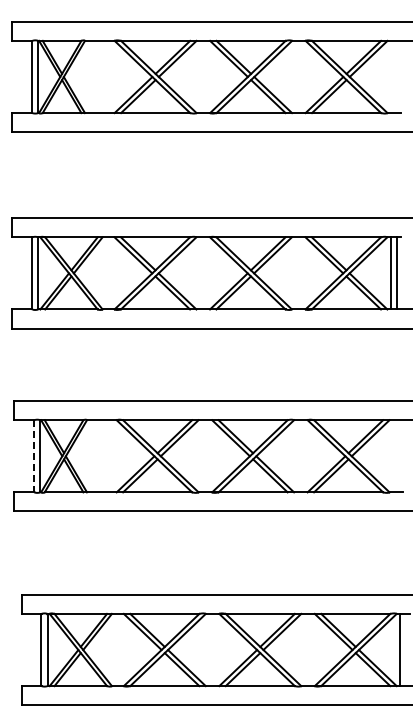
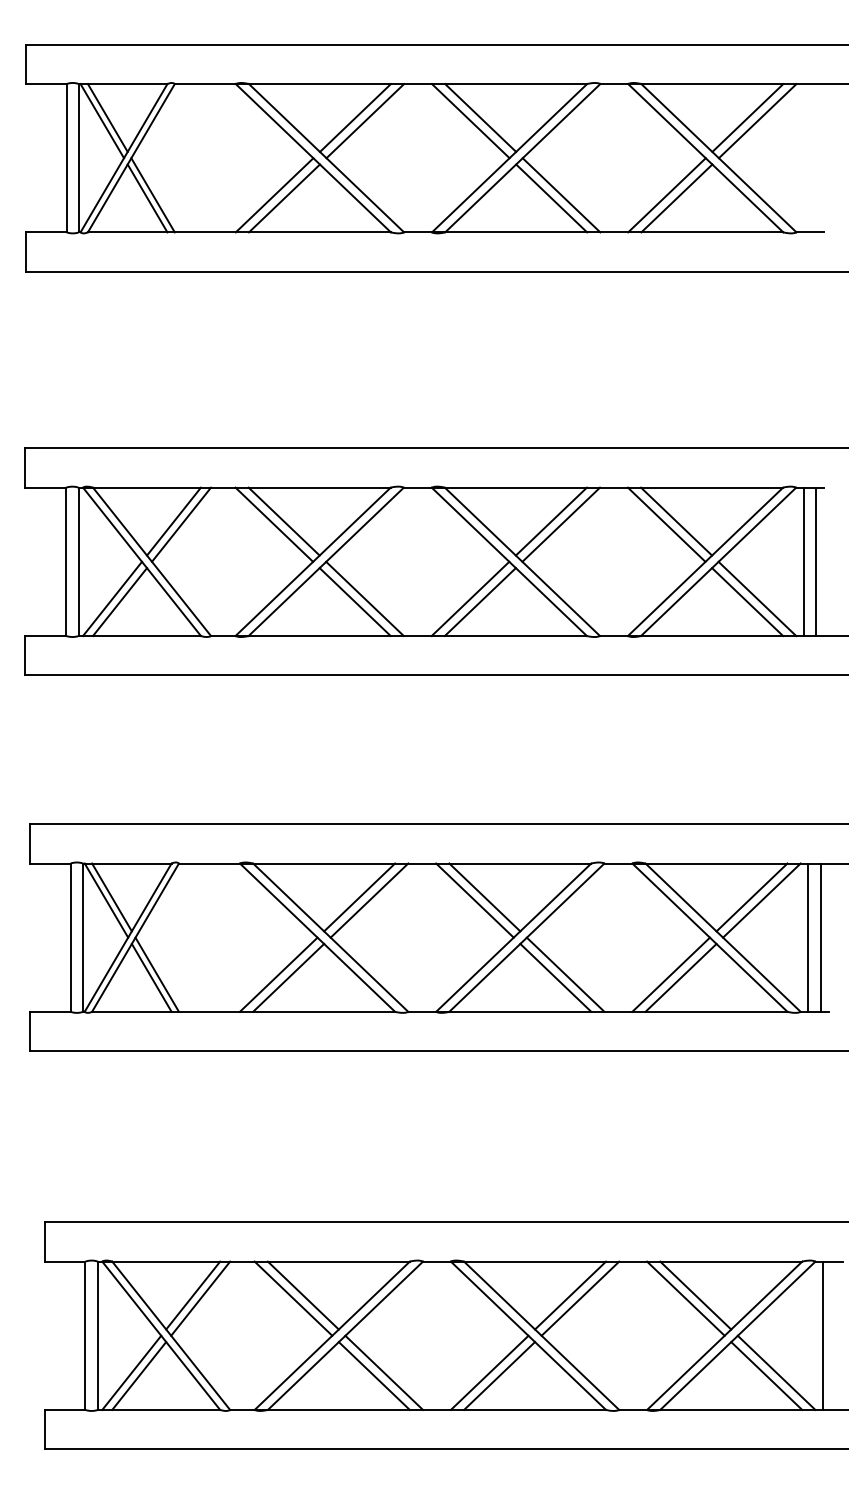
line: (34, 456) -> (71, 938), dashed -> solid
line: (393, 456) -> (808, 938), added
line: (399, 456) -> (821, 938), added

